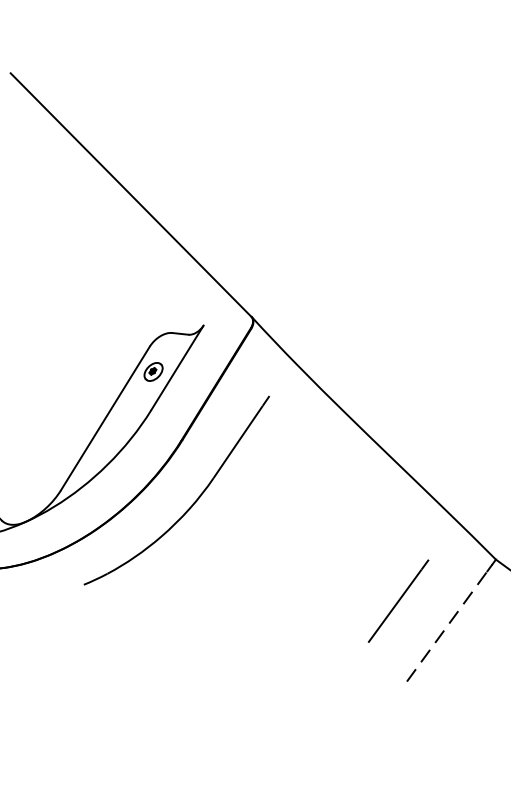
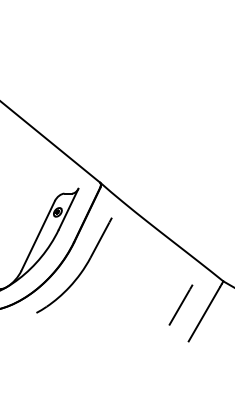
line: (447, 626) -> (204, 314), dashed -> solid

